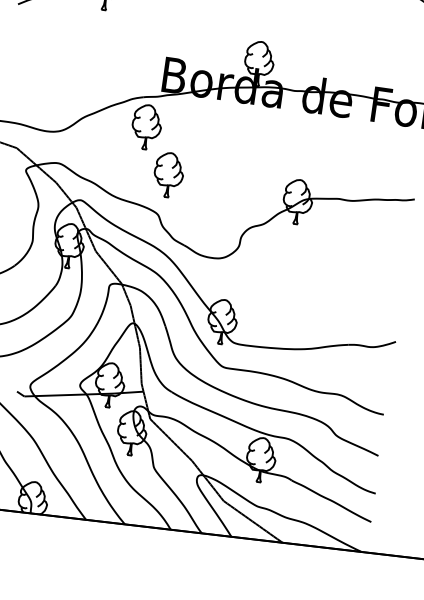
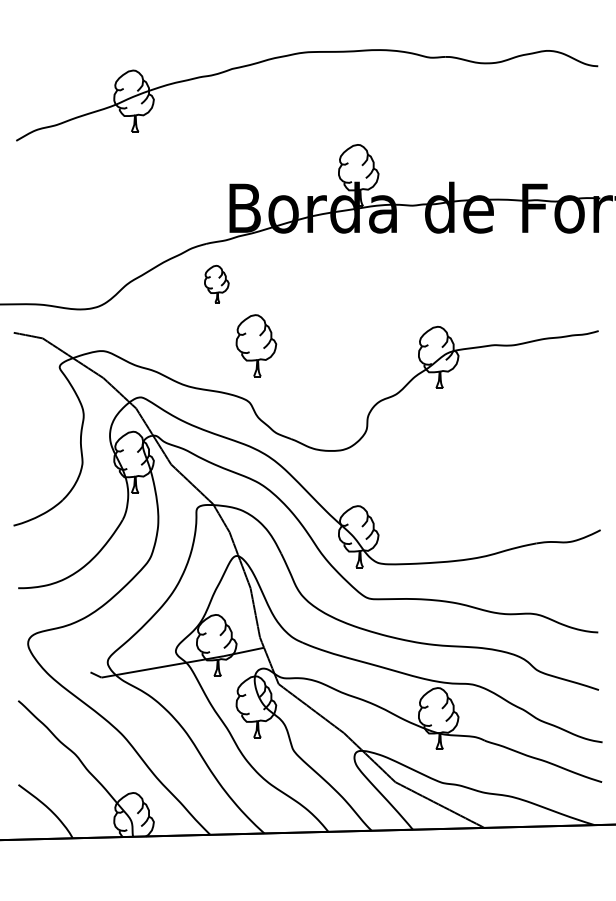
part: (146, 126) -> (216, 283), size x0.6

